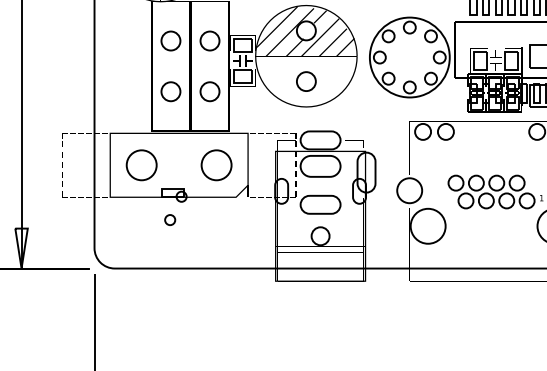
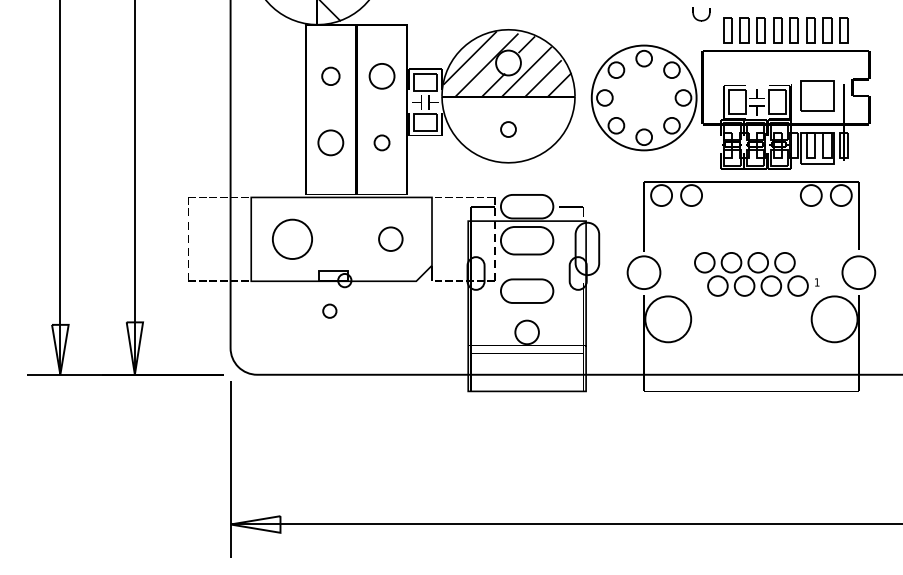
circle: (170, 41) -> (330, 76), size x0.7
circle: (306, 81) -> (508, 129), size x0.6
circle: (209, 91) -> (381, 142), size x0.6
circle: (216, 164) -> (390, 238), size x0.6

